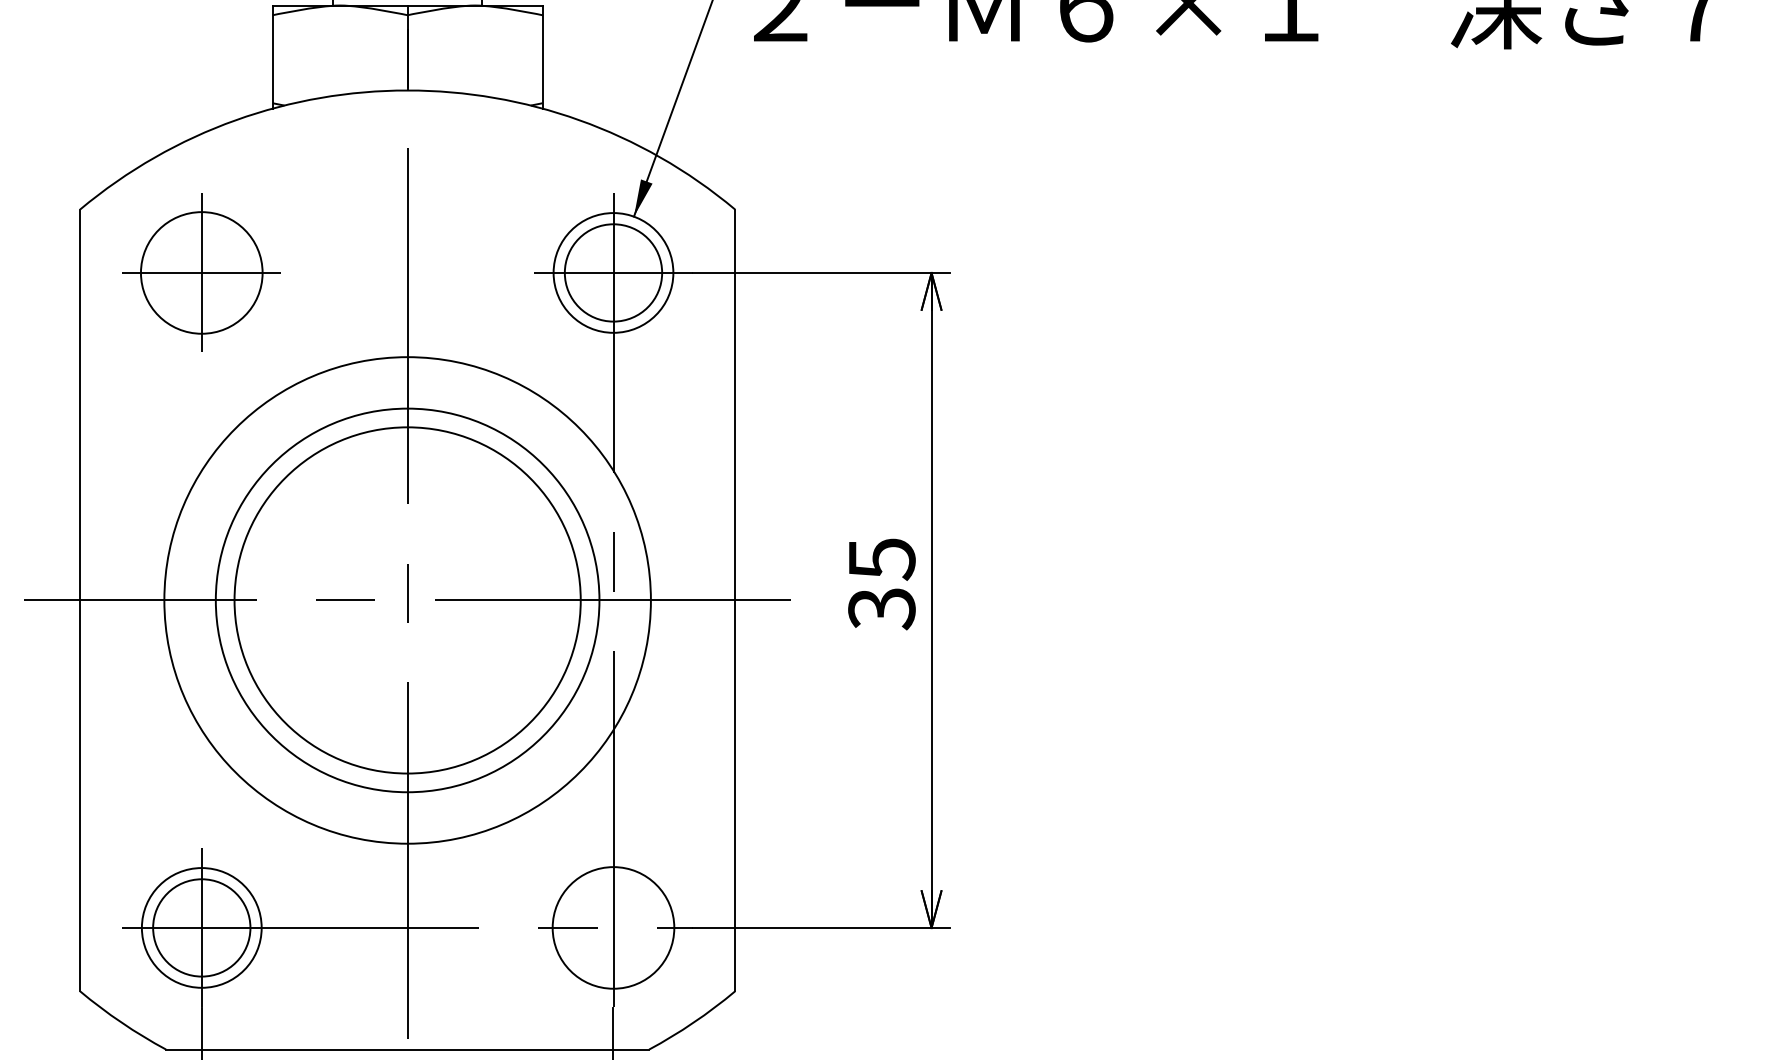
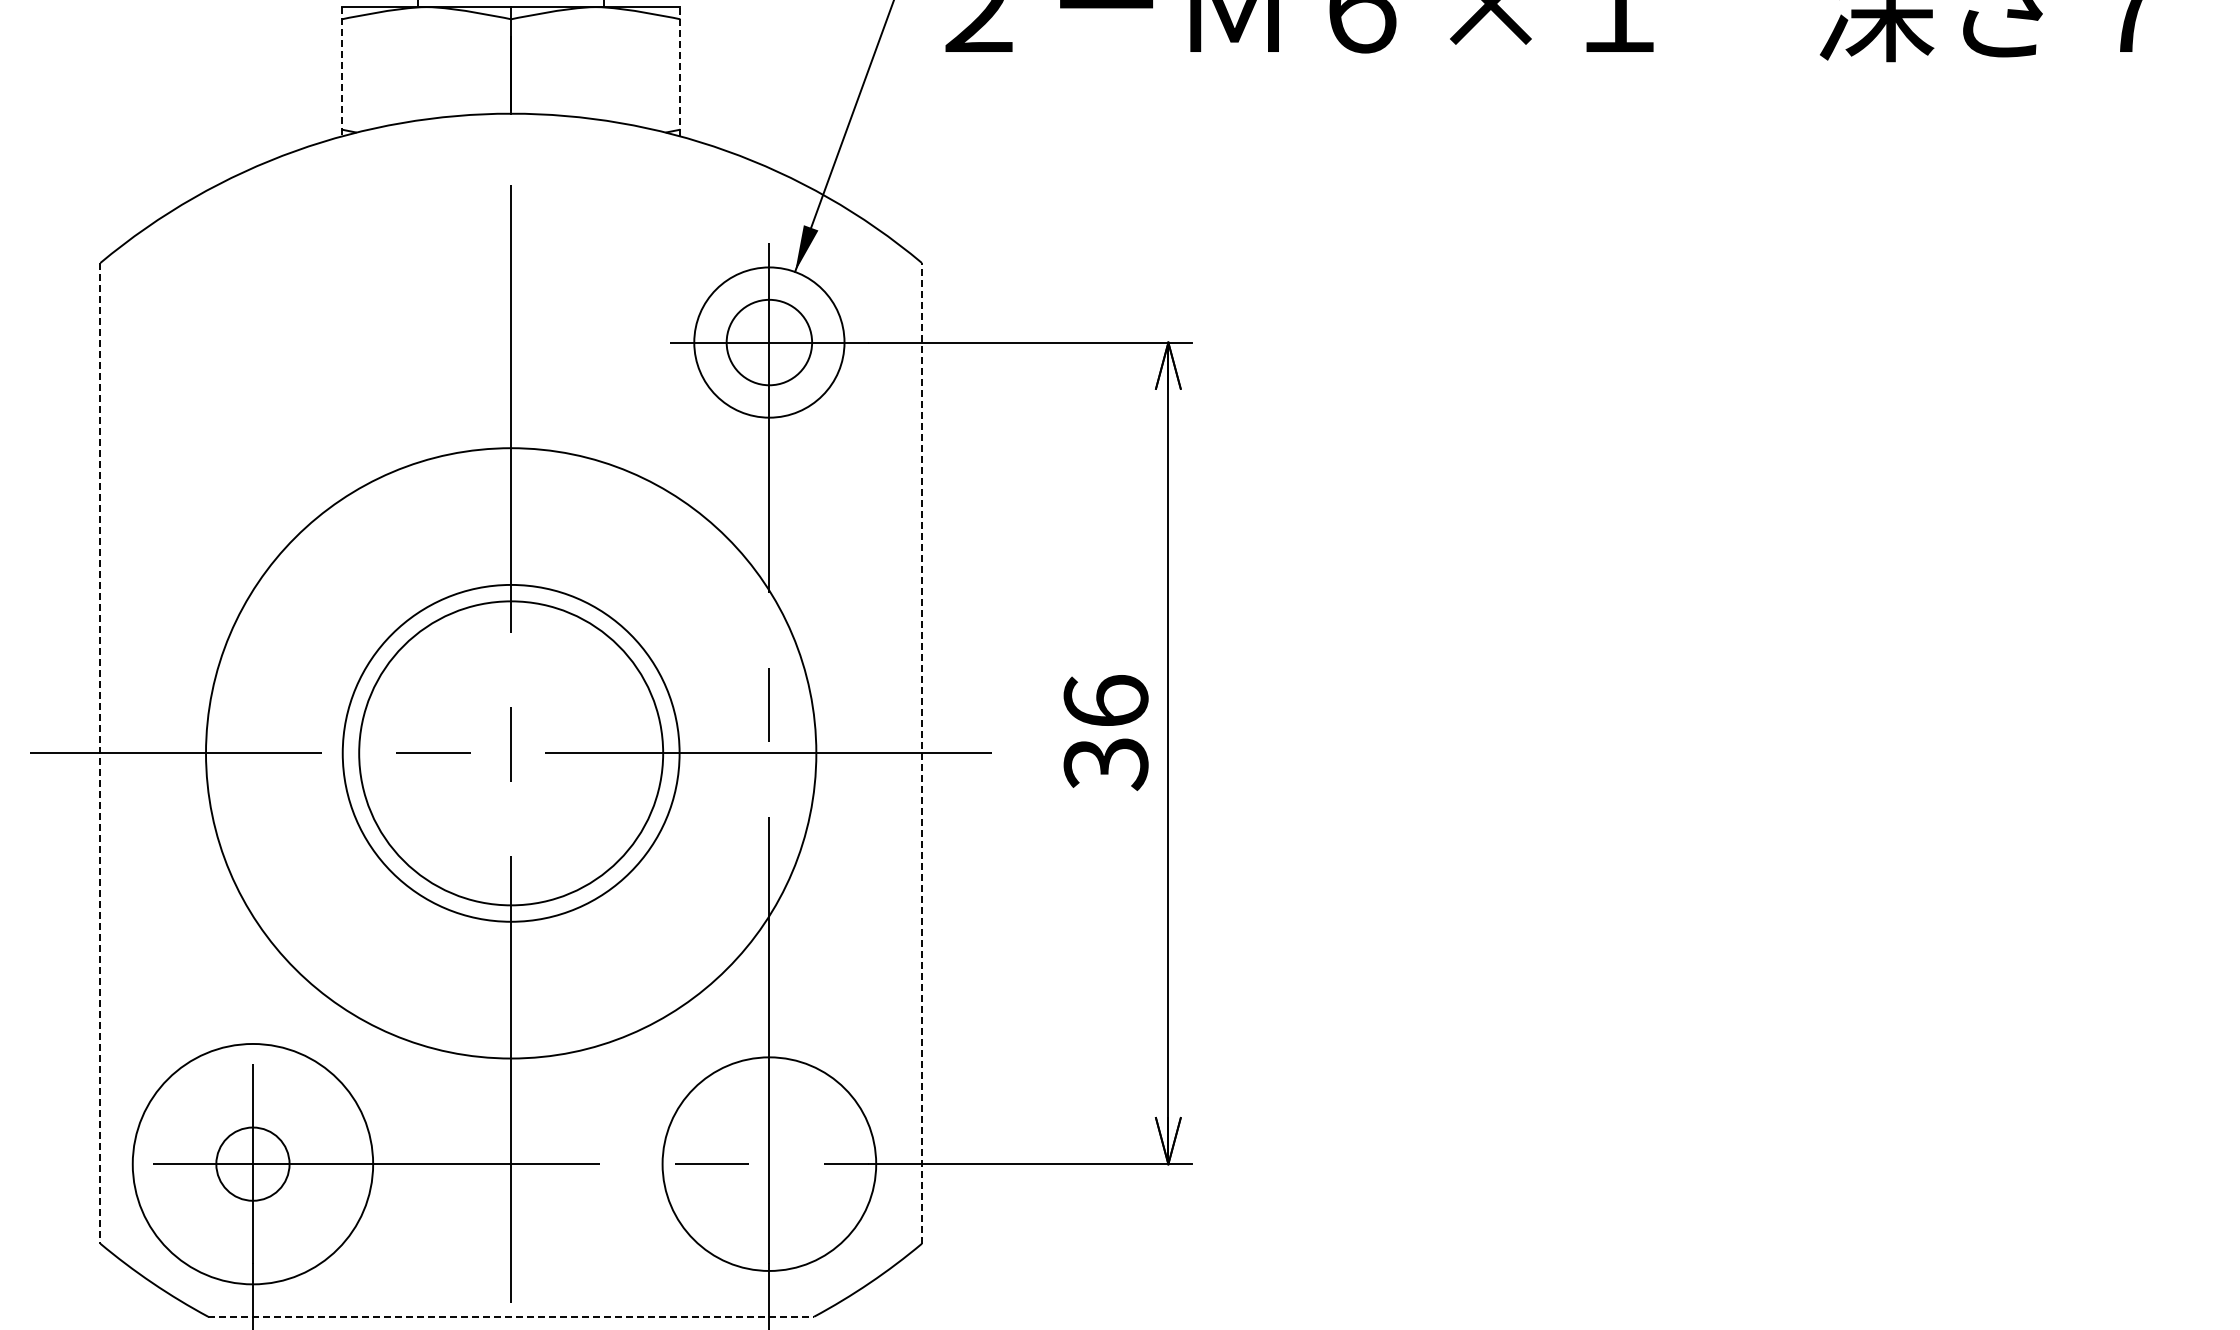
line: (273, 56) -> (342, 71), solid -> dashed
line: (542, 56) -> (680, 71), solid -> dashed
part: (201, 272) -> (252, 342), removed
circle: (613, 272) -> (769, 342), size x0.7
text: (881, 559) -> (1105, 701), 35 -> 36
circle: (407, 599) -> (510, 752), size x0.7
line: (734, 599) -> (921, 752), solid -> dashed
line: (80, 600) -> (100, 753), solid -> dashed
circle: (407, 600) -> (511, 753), size x0.7
circle: (613, 927) -> (769, 1163), size x1.4
circle: (201, 928) -> (252, 1164), size x0.6
circle: (201, 928) -> (252, 1164), size x1.6
line: (407, 1049) -> (511, 1316), solid -> dashed

